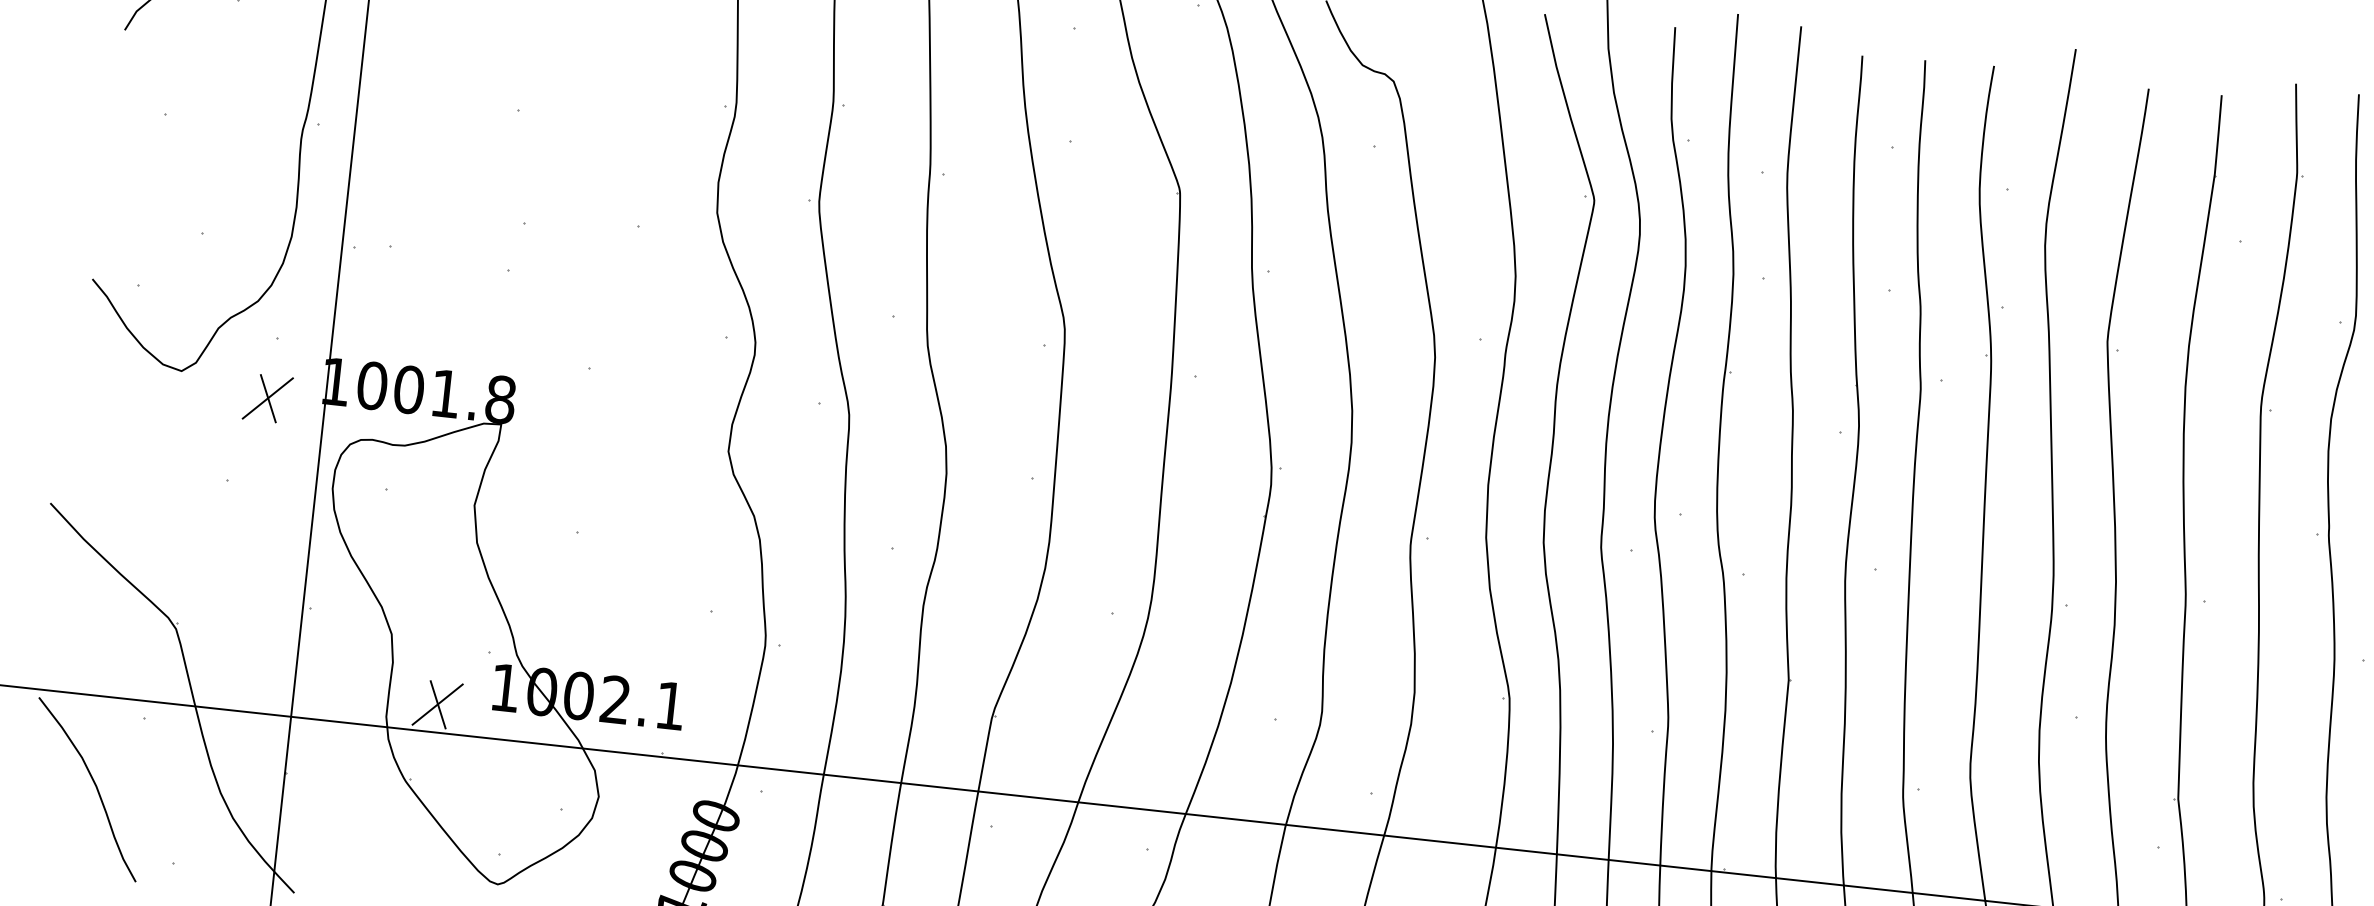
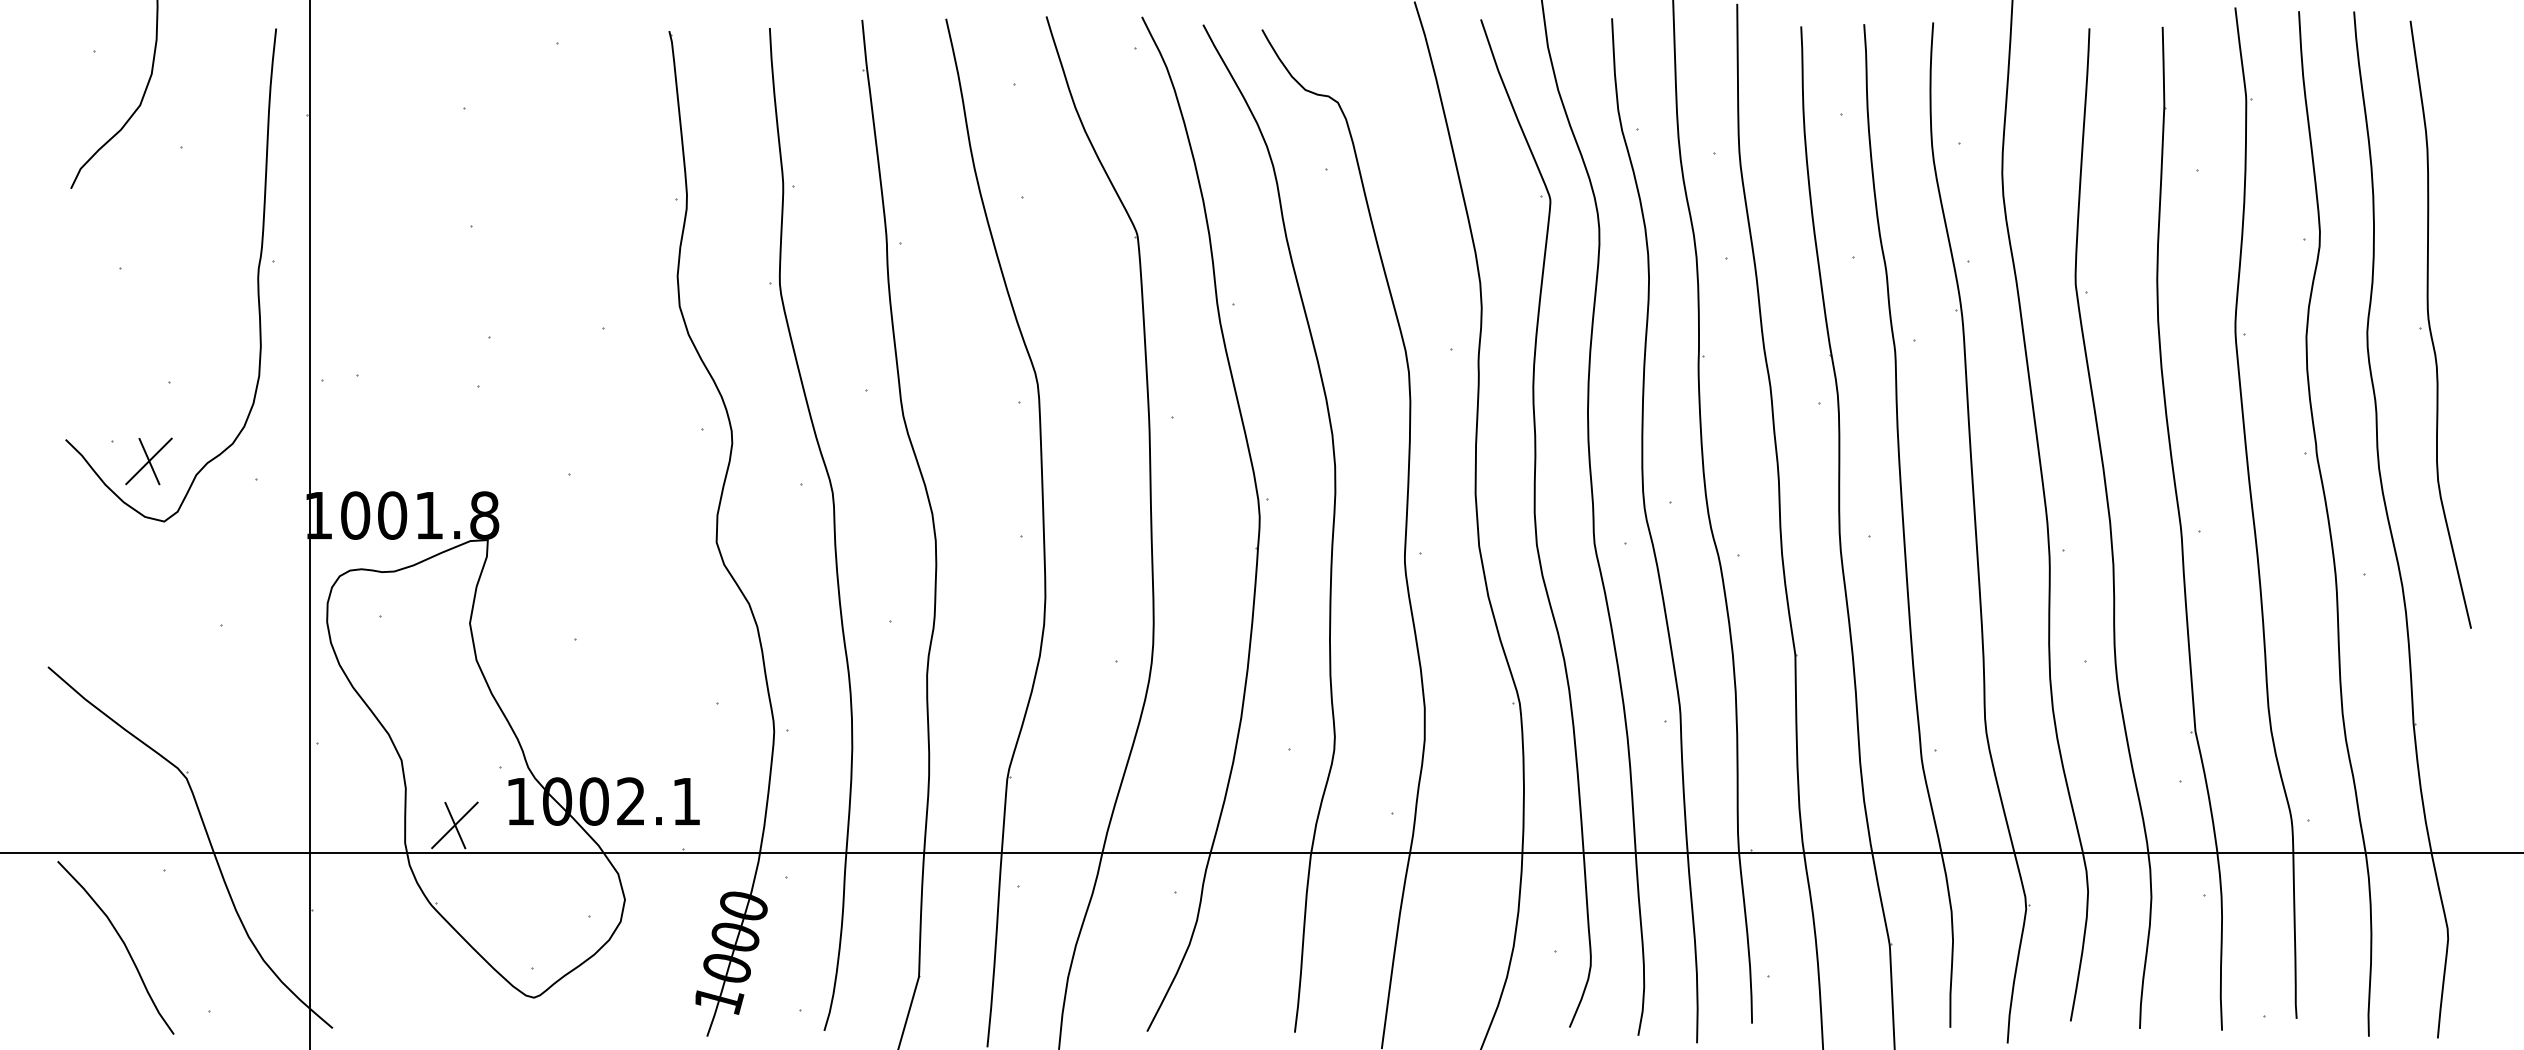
part: (267, 398) -> (148, 461), moved

